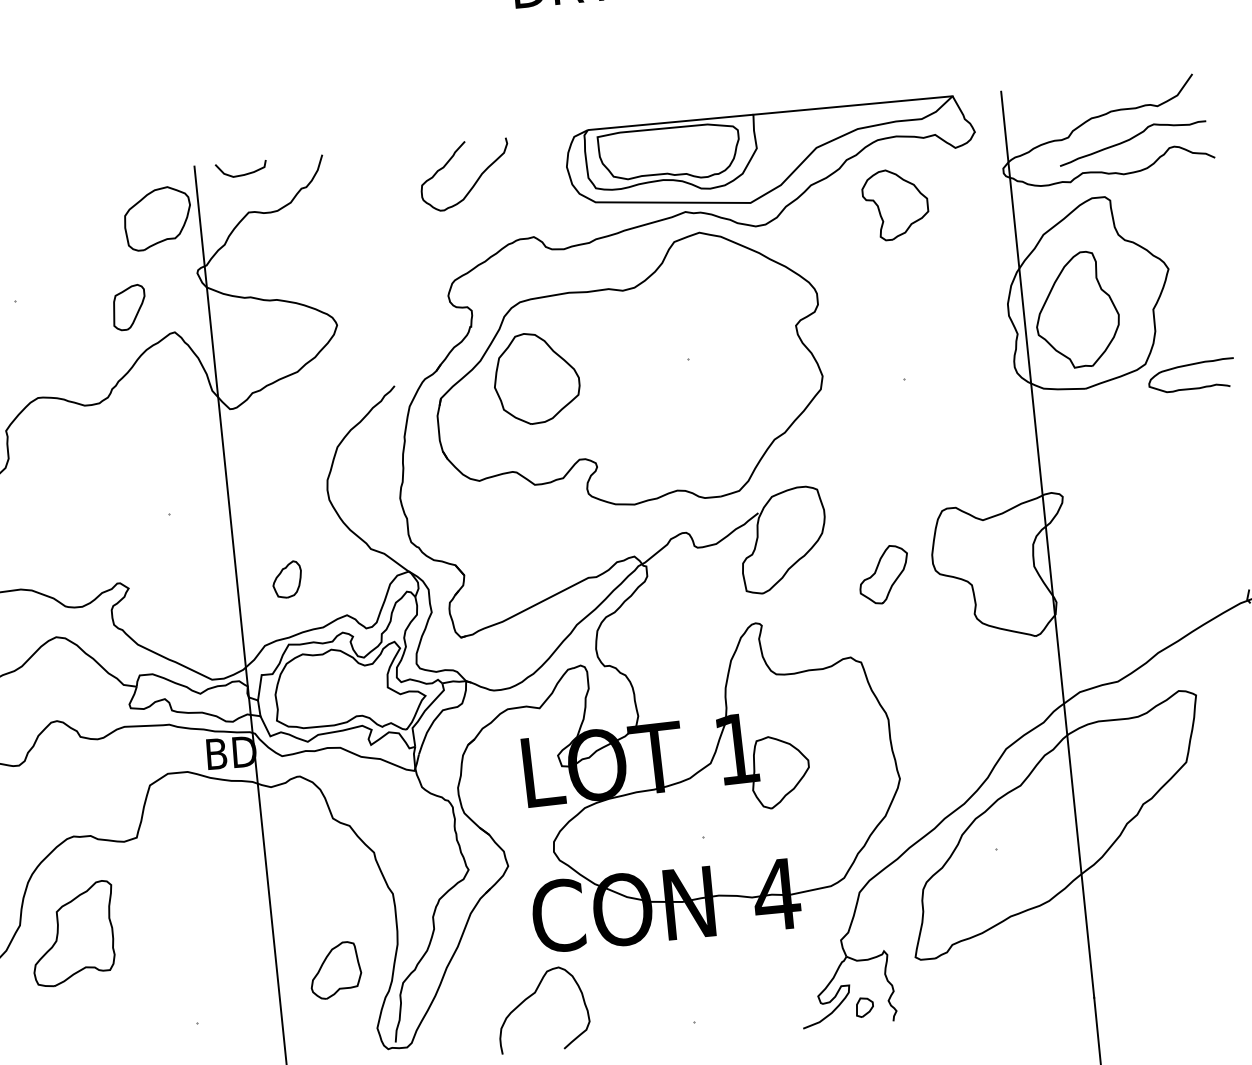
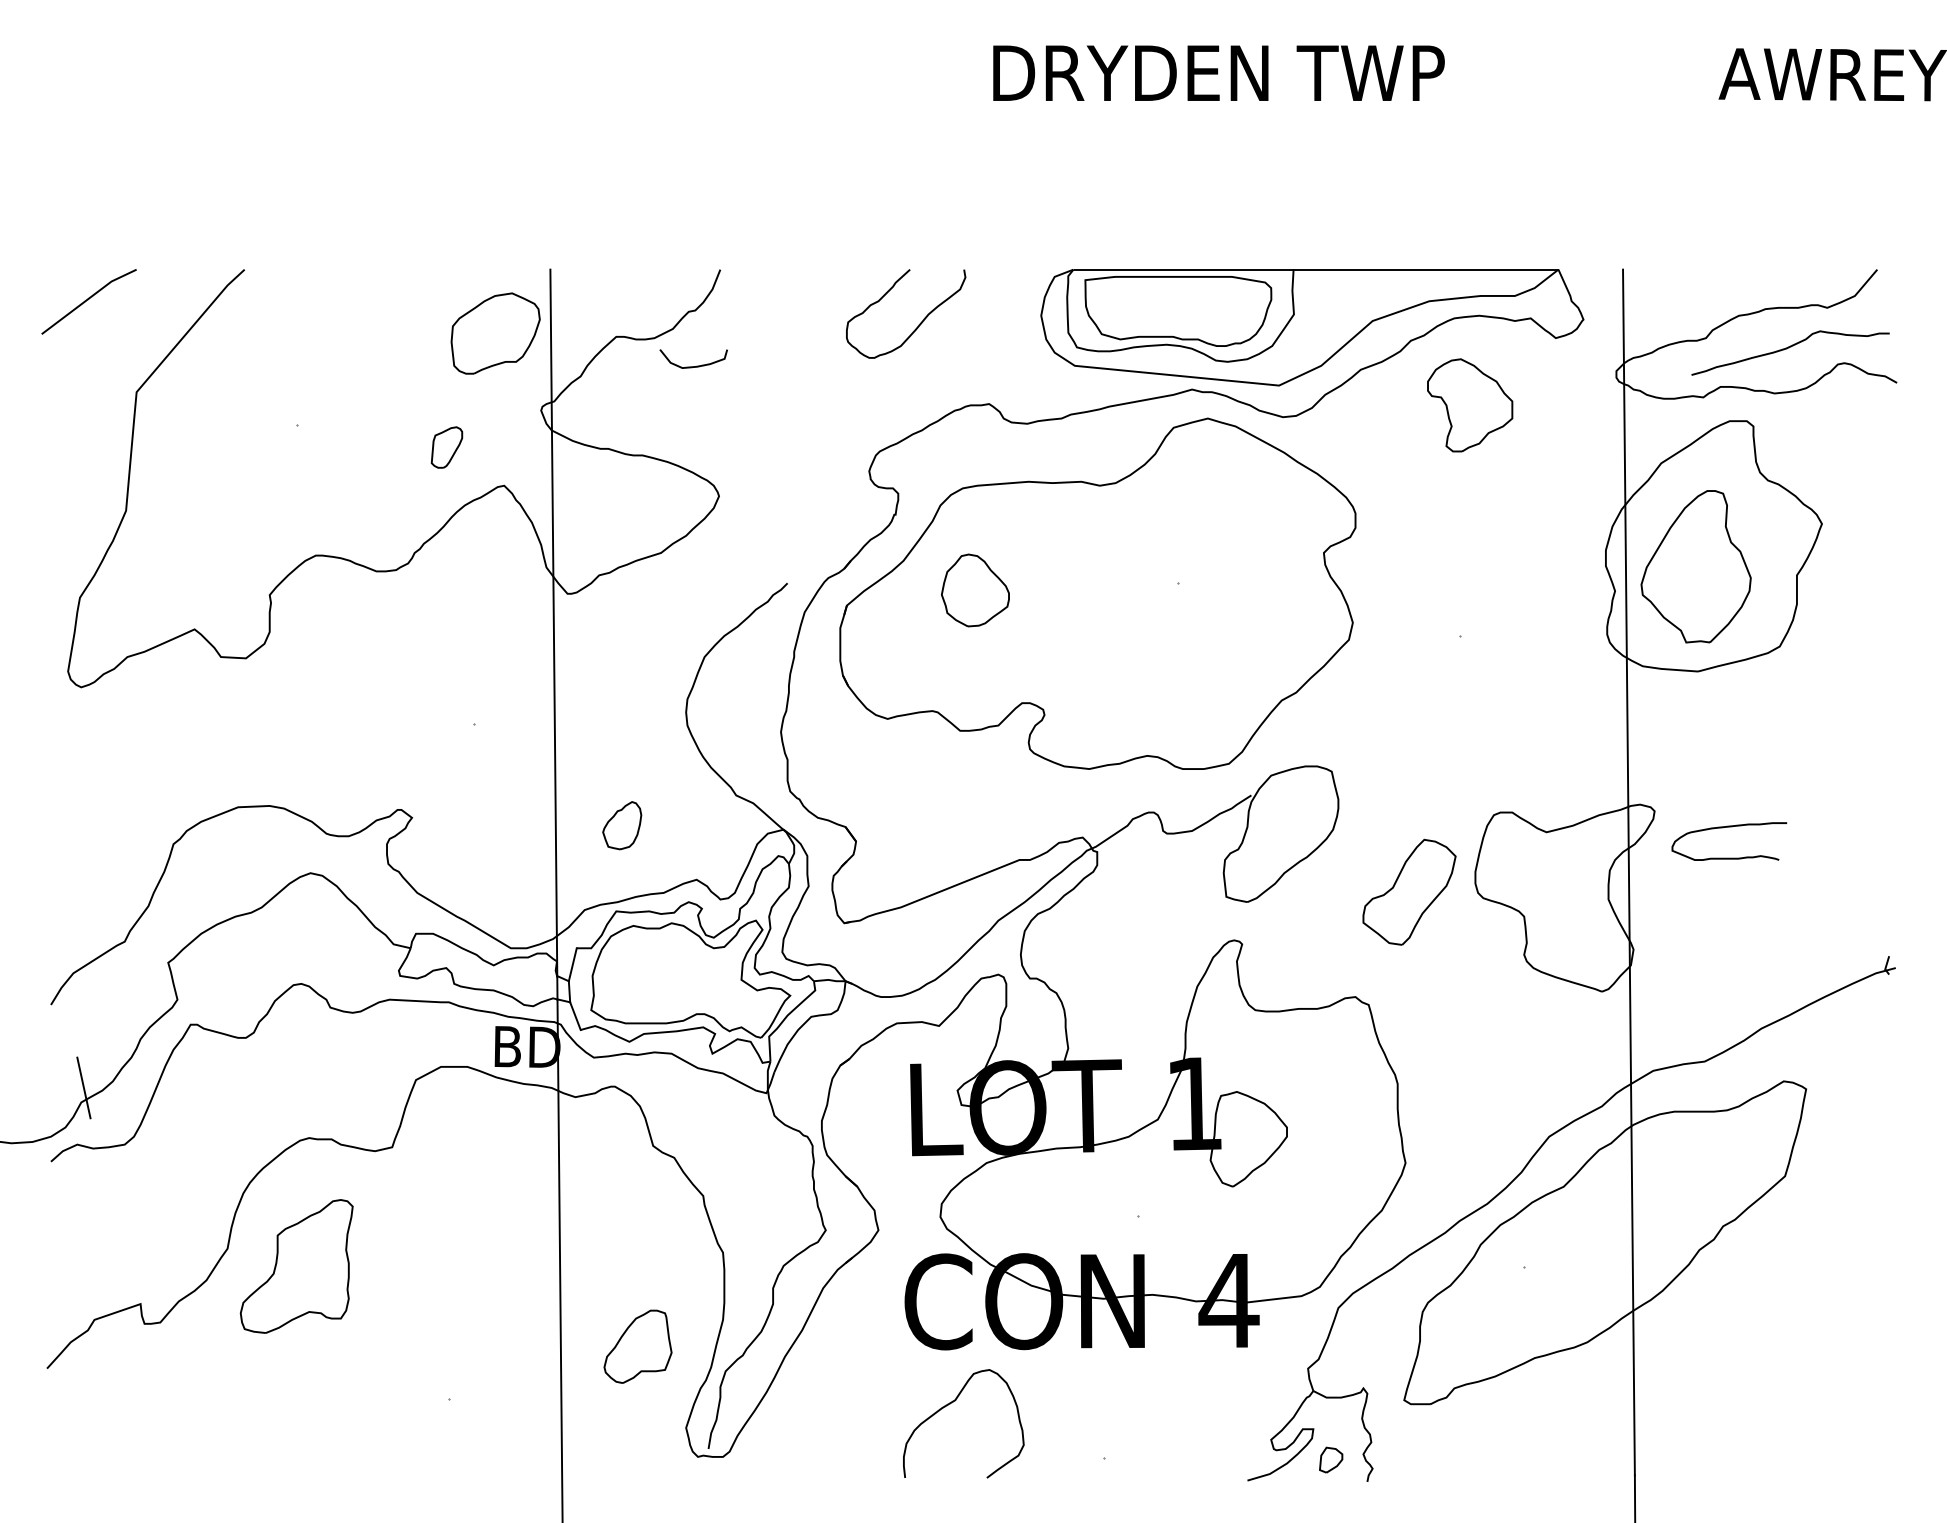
curve: (243, 174) -> (696, 365), moved
part: (128, 307) -> (446, 447), size x0.7
curve: (1190, 365) -> (1729, 827), moved
part: (536, 378) -> (975, 590), size x0.6
part: (883, 574) -> (1409, 891), size x1.4
curve: (531, 996) -> (950, 1404), moved

